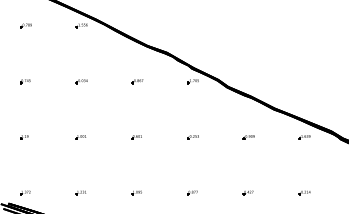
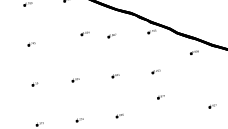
part: (81, 81) -> (85, 33), moved
part: (248, 137) -> (194, 52), moved
part: (192, 192) -> (161, 96), moved
part: (247, 192) -> (212, 105), moved

